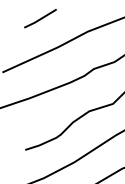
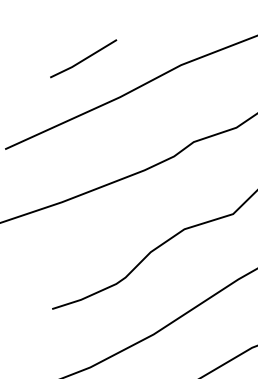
line: (40, 18) -> (83, 58), moved

